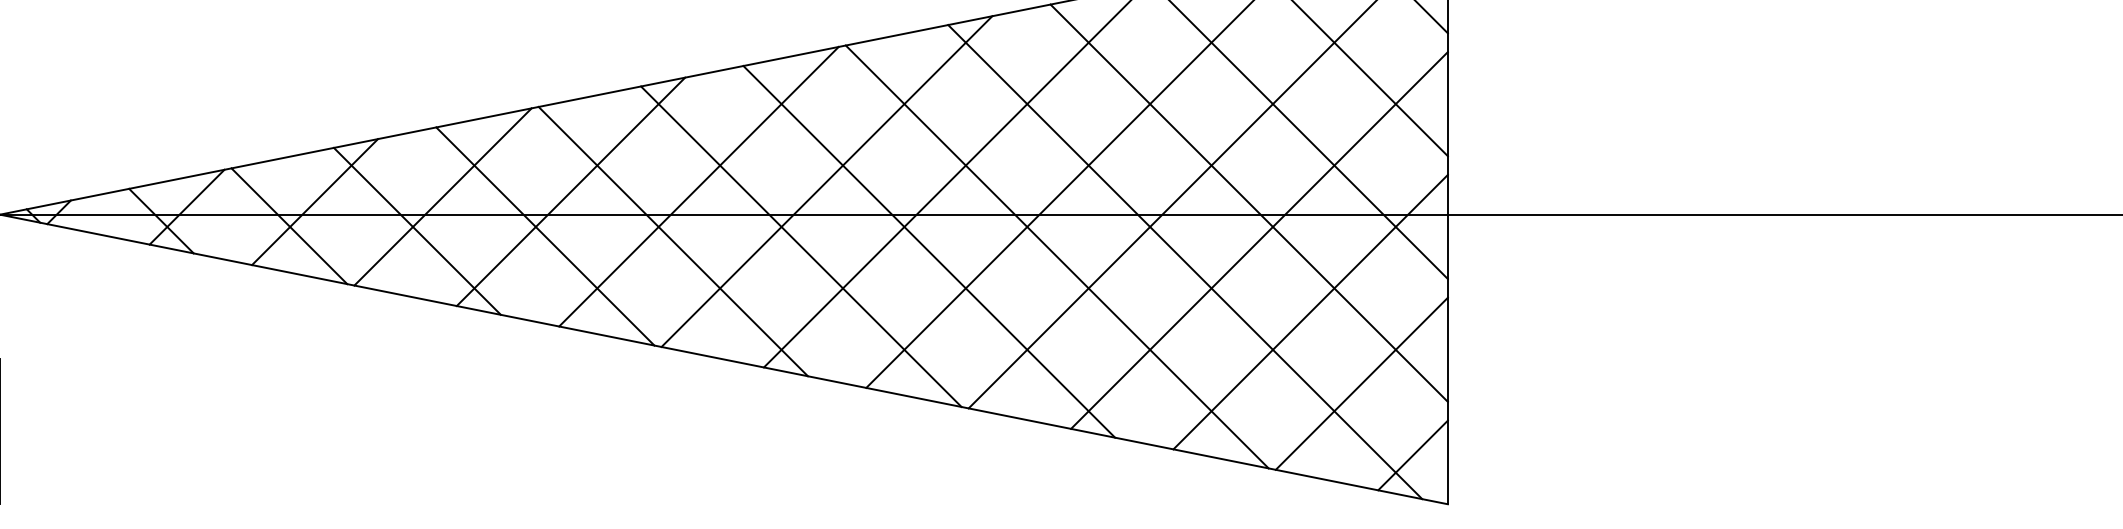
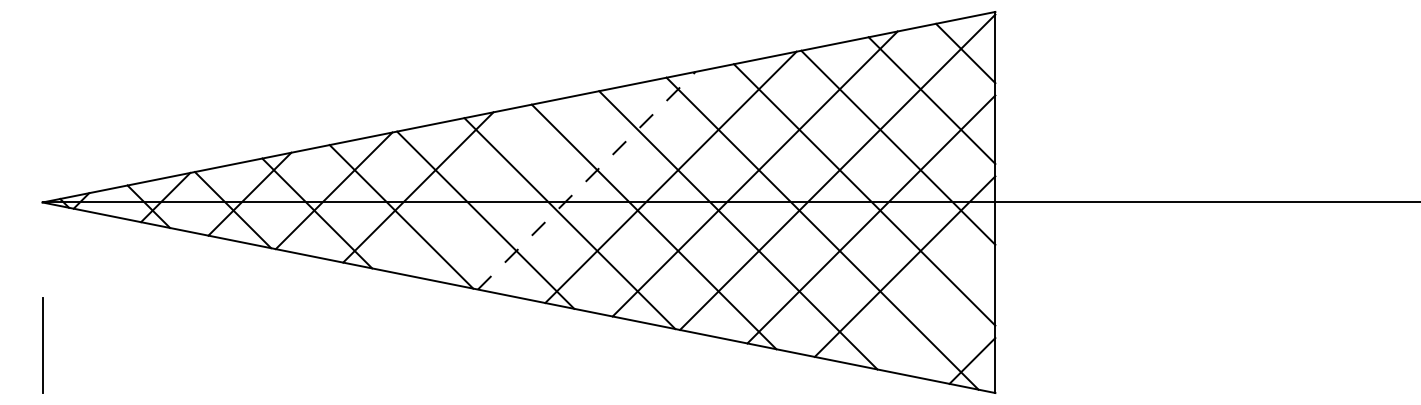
line: (826, 181) -> (586, 180), solid -> dashed
line: (698, 187) -> (502, 184), removed
line: (1361, 383) -> (938, 313), removed

